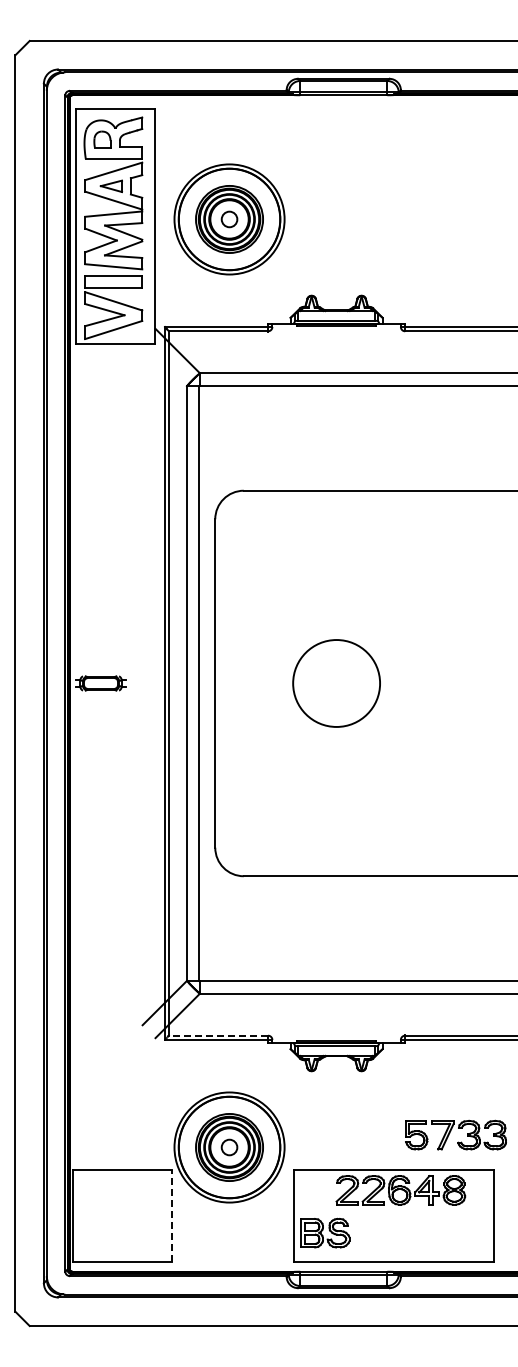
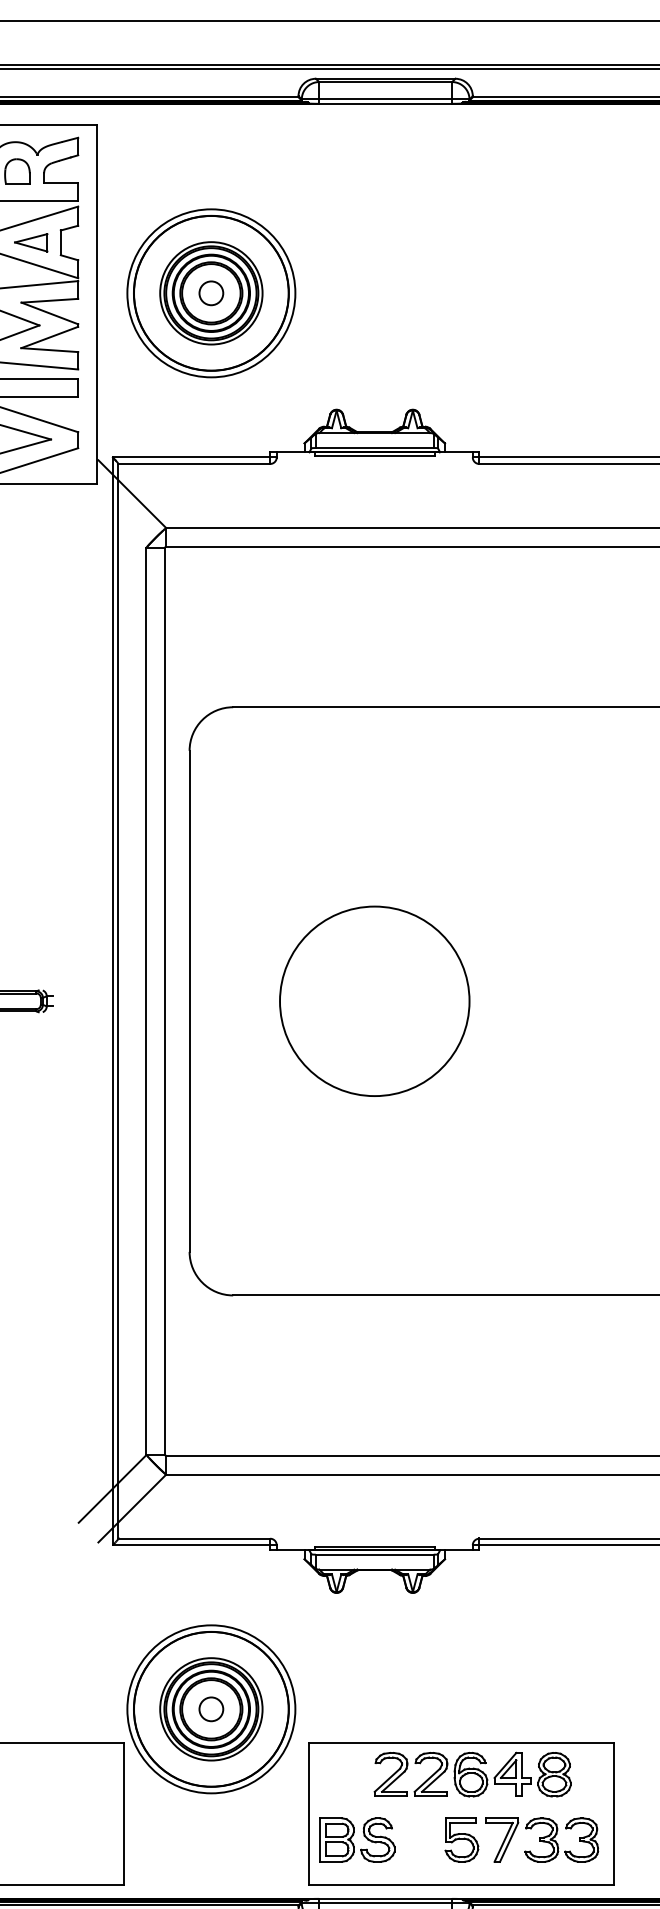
circle: (336, 683) -> (374, 1001), size x1.43
line: (218, 1035) -> (194, 1538), dashed -> solid
part: (455, 1134) -> (521, 1839), moved
line: (172, 1215) -> (124, 1813), dashed -> solid

